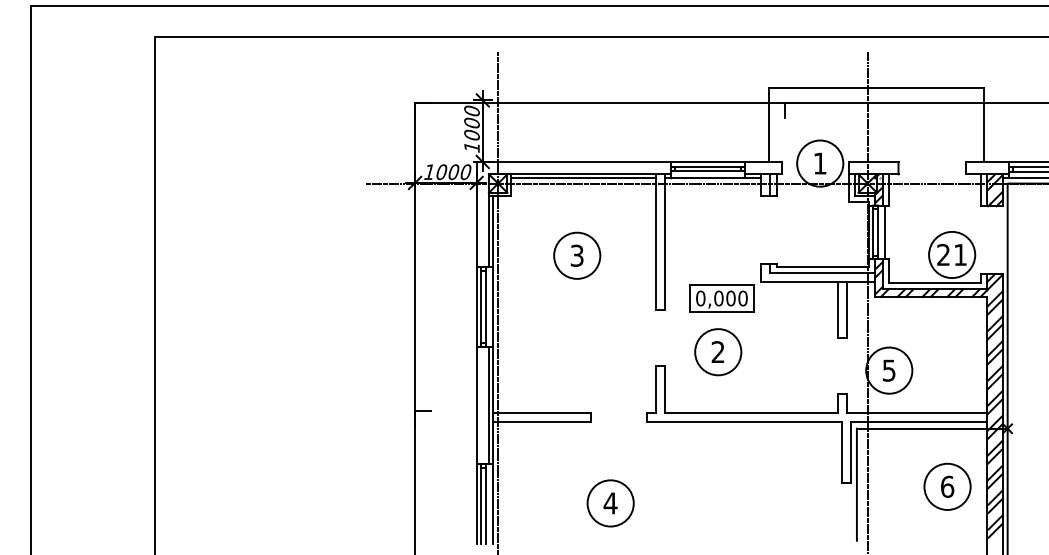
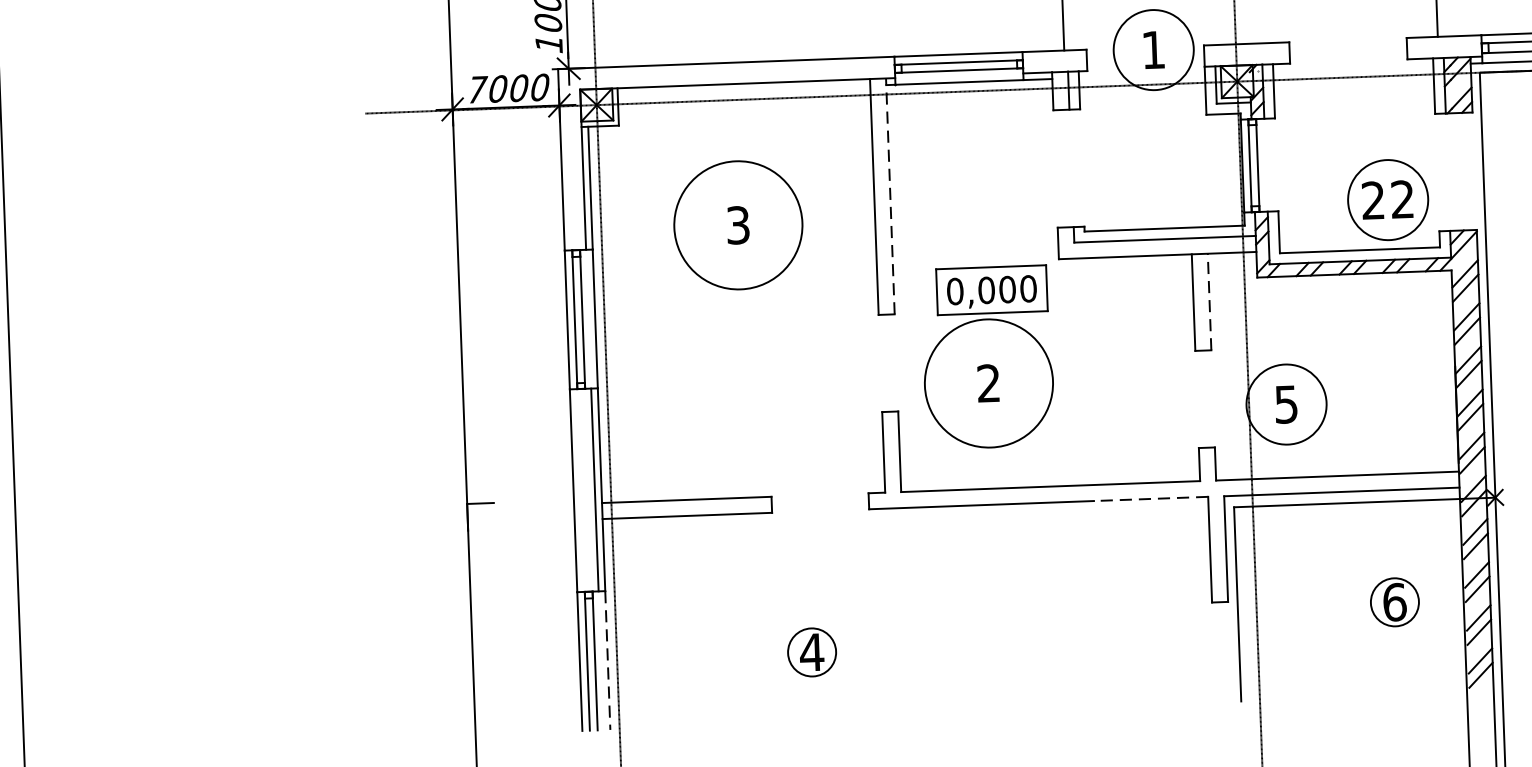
text: (430, 171) -> (478, 88), 1000 -> 7000
line: (583, 178) -> (744, 90), removed
line: (885, 232) -> (1271, 165), removed
line: (665, 241) -> (890, 194), solid -> dashed
text: (960, 254) -> (1402, 198), 21 -> 22
circle: (577, 255) -> (738, 224), size x1.6
line: (847, 309) -> (1210, 301), solid -> dashed
circle: (718, 352) -> (989, 383), size x1.6
line: (809, 422) -> (1151, 499), solid -> dashed
circle: (947, 486) -> (1394, 601), size x0.6
circle: (610, 503) -> (811, 652), size x0.6
line: (492, 504) -> (607, 661), solid -> dashed

